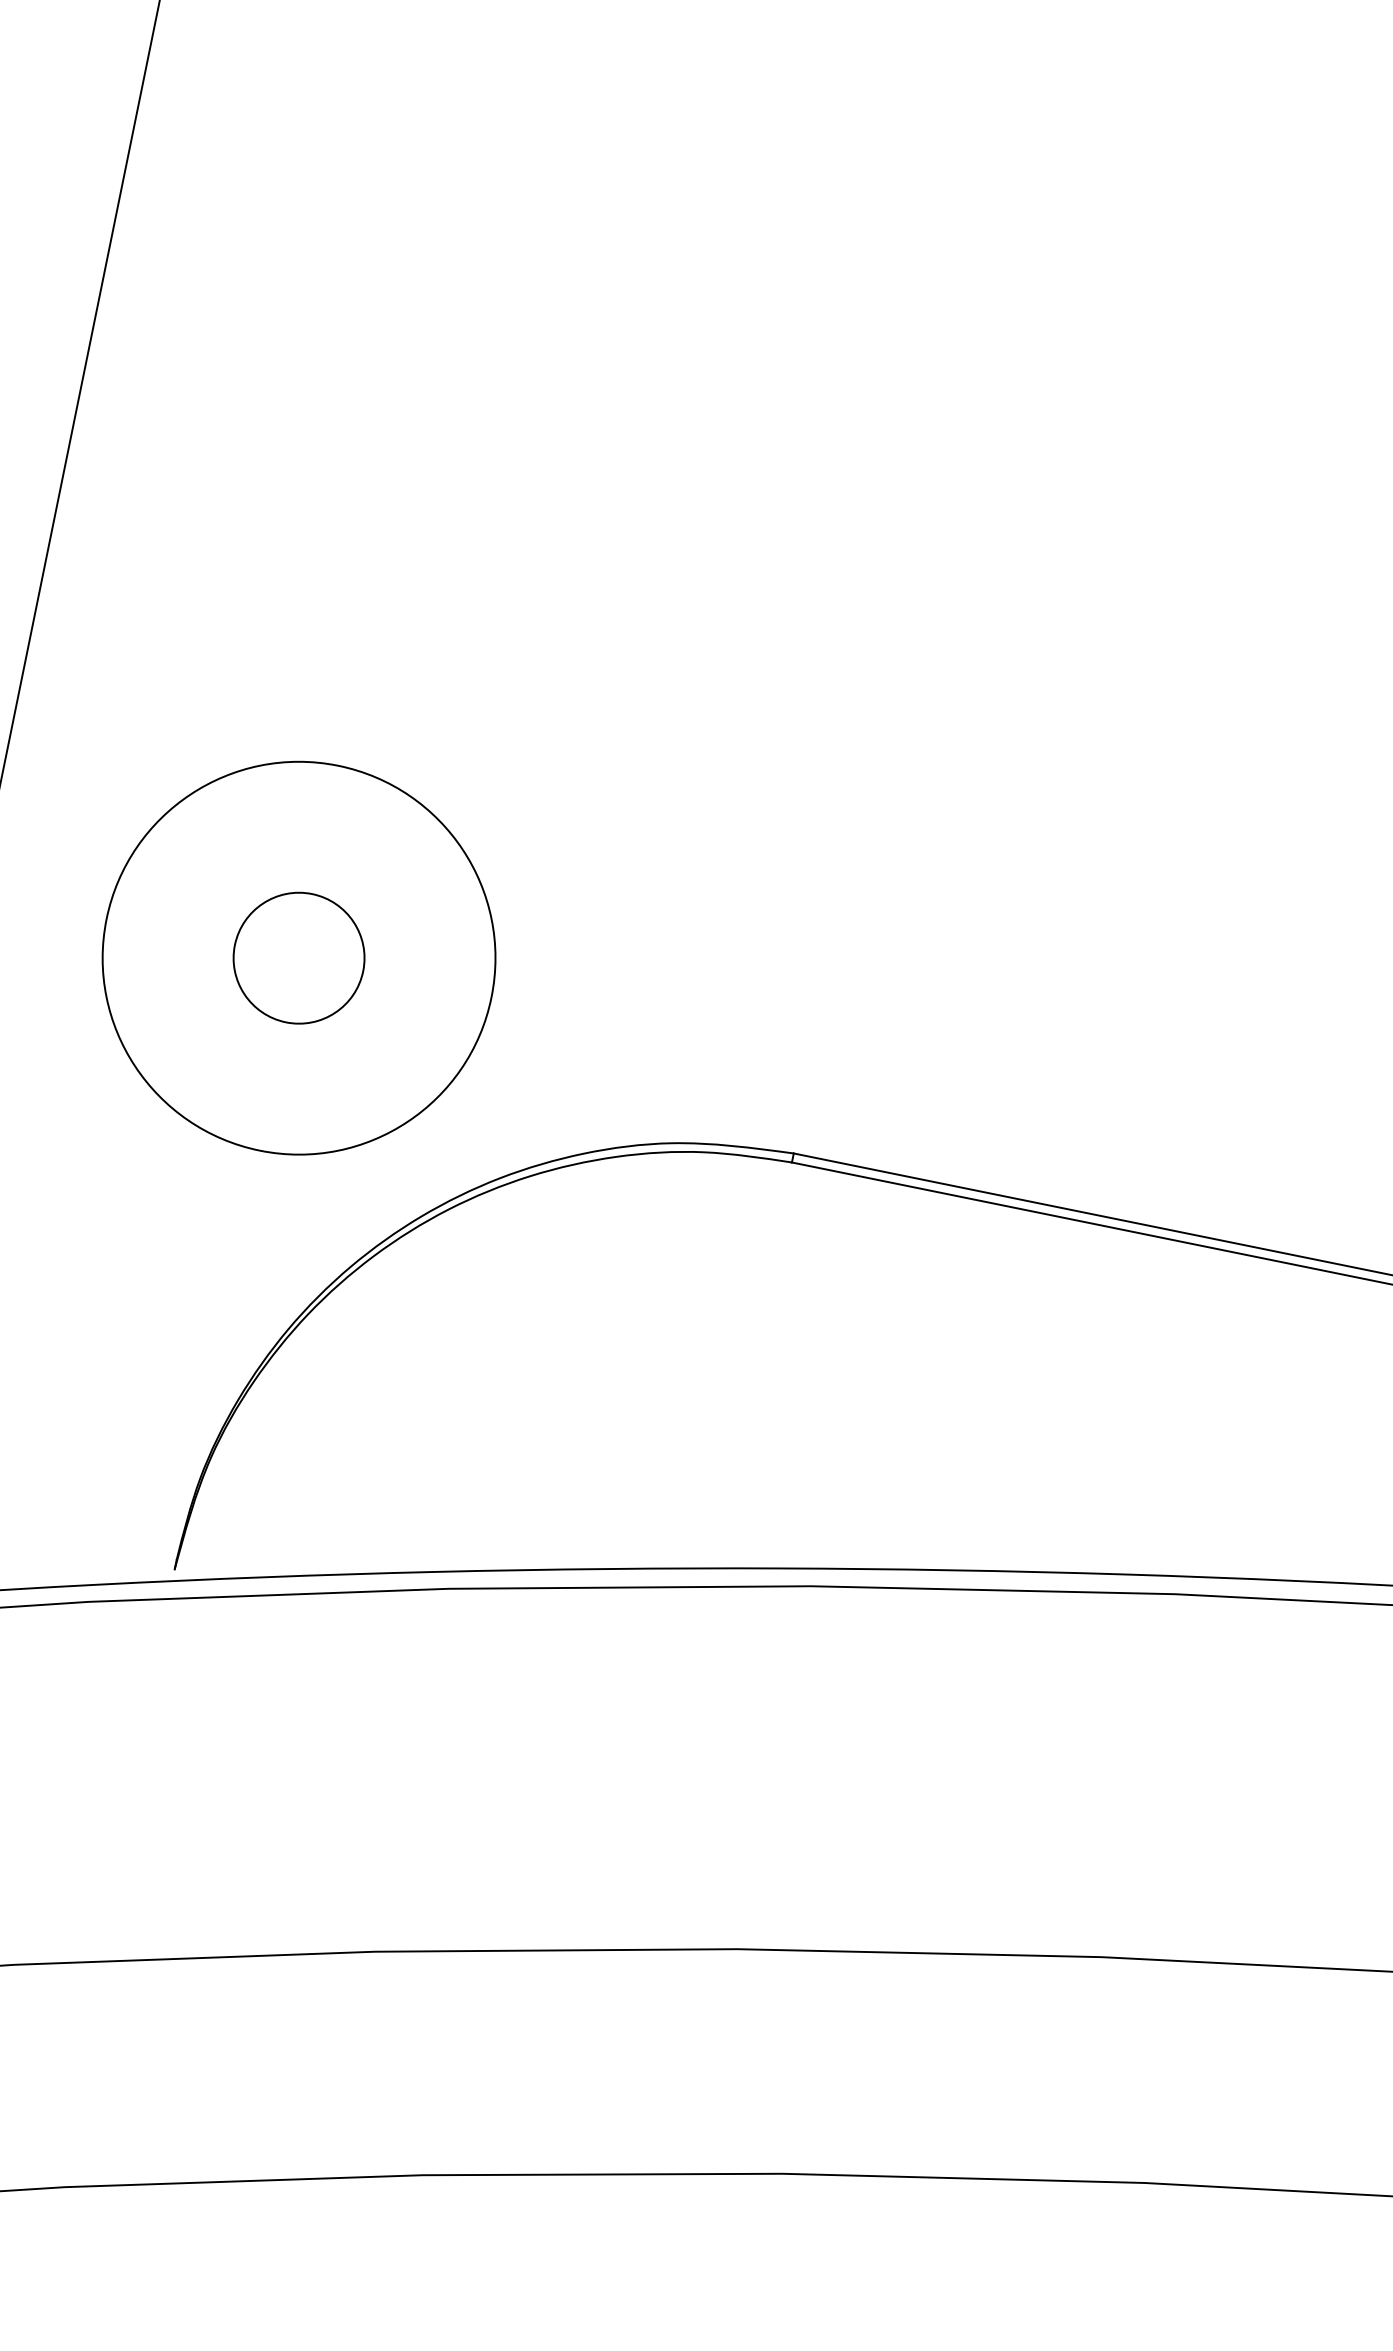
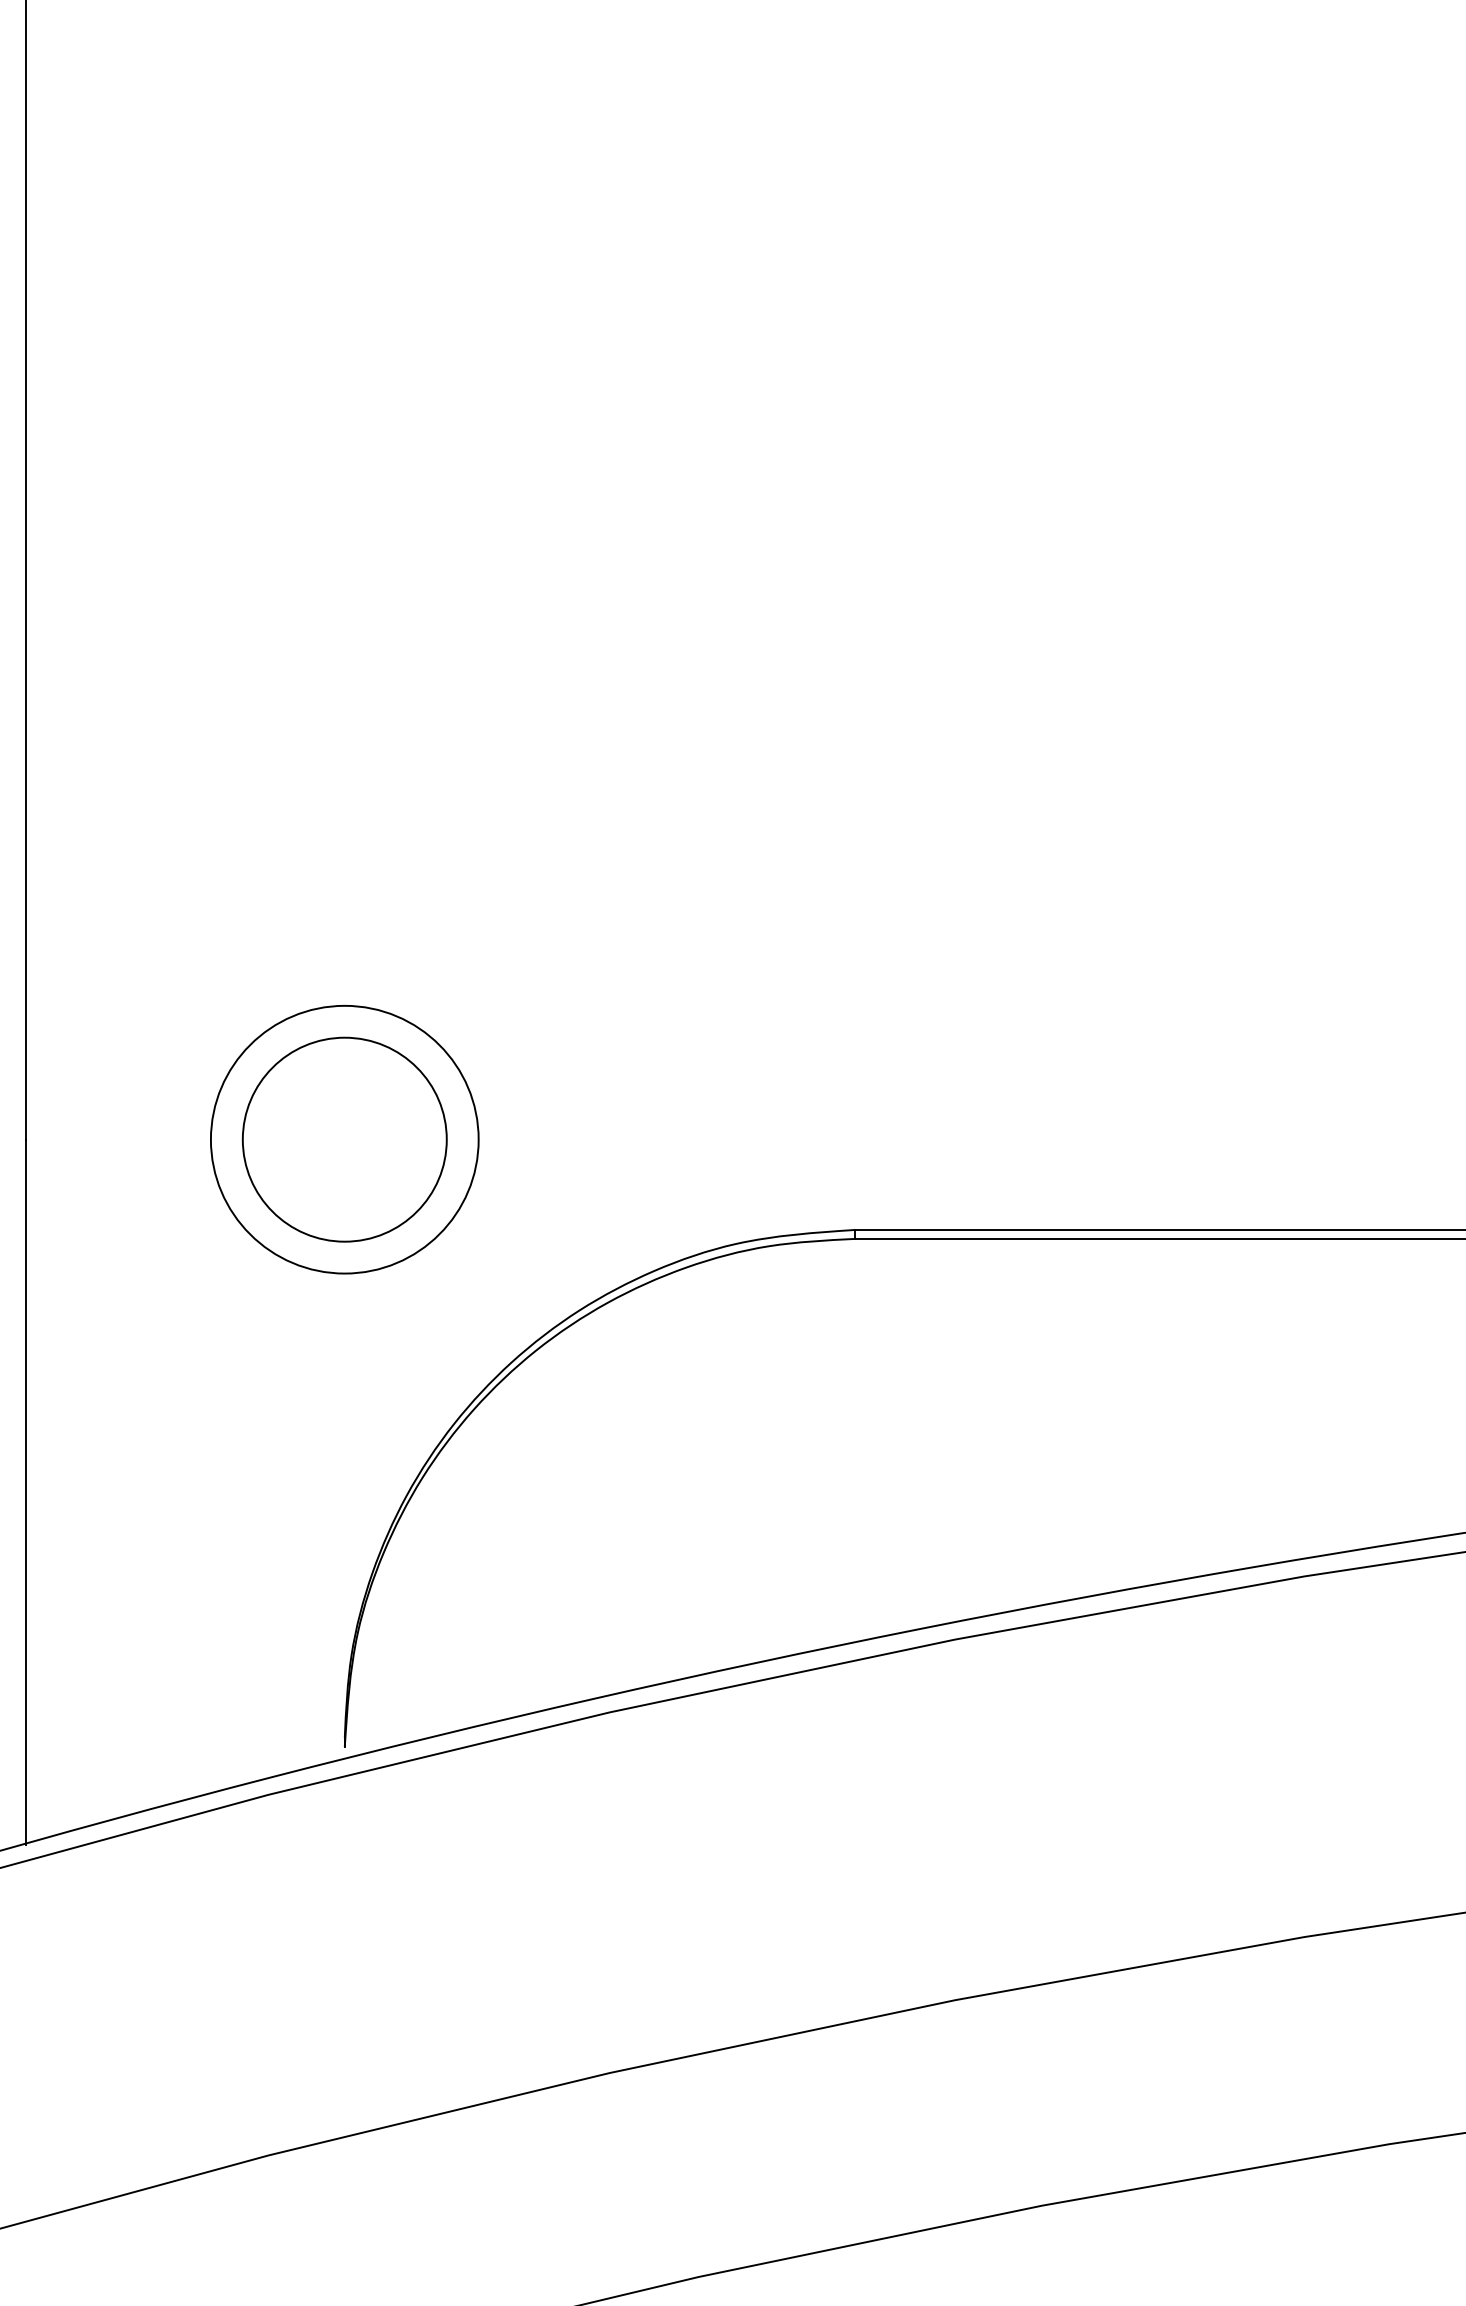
circle: (298, 957) -> (344, 1139), size x0.7
circle: (298, 957) -> (344, 1139), size x1.6

